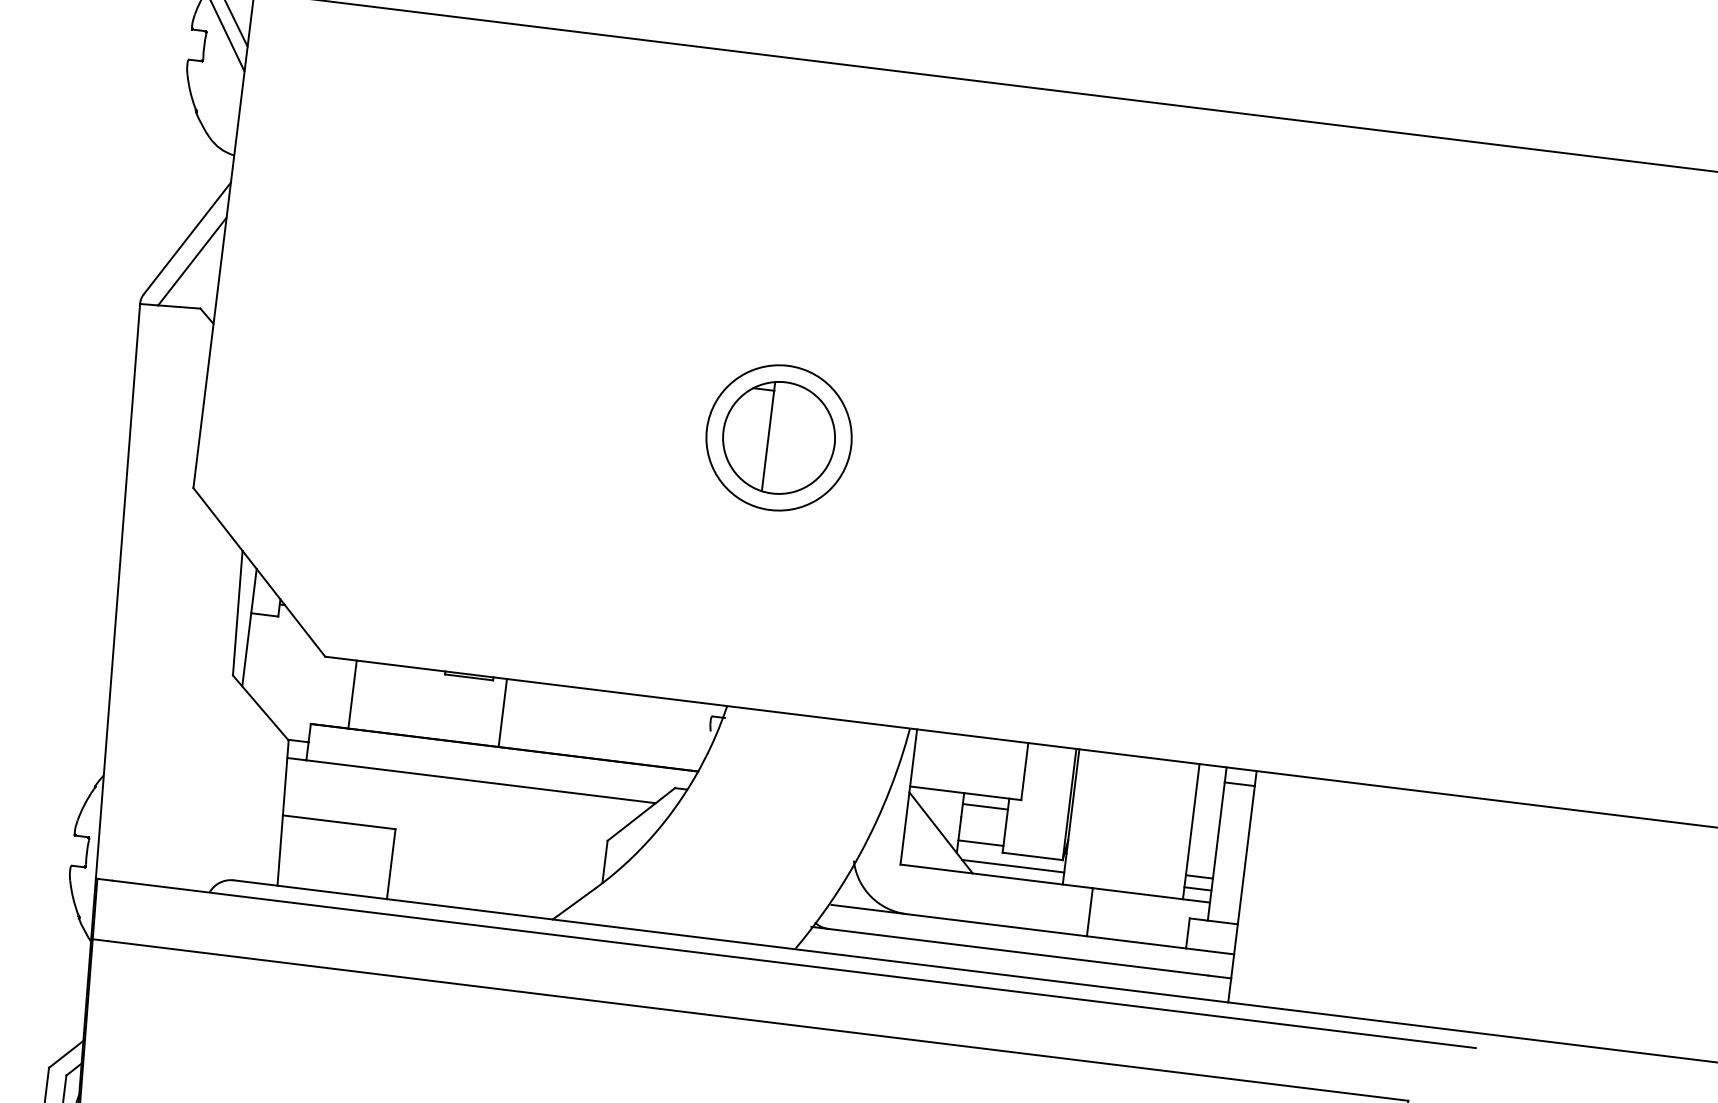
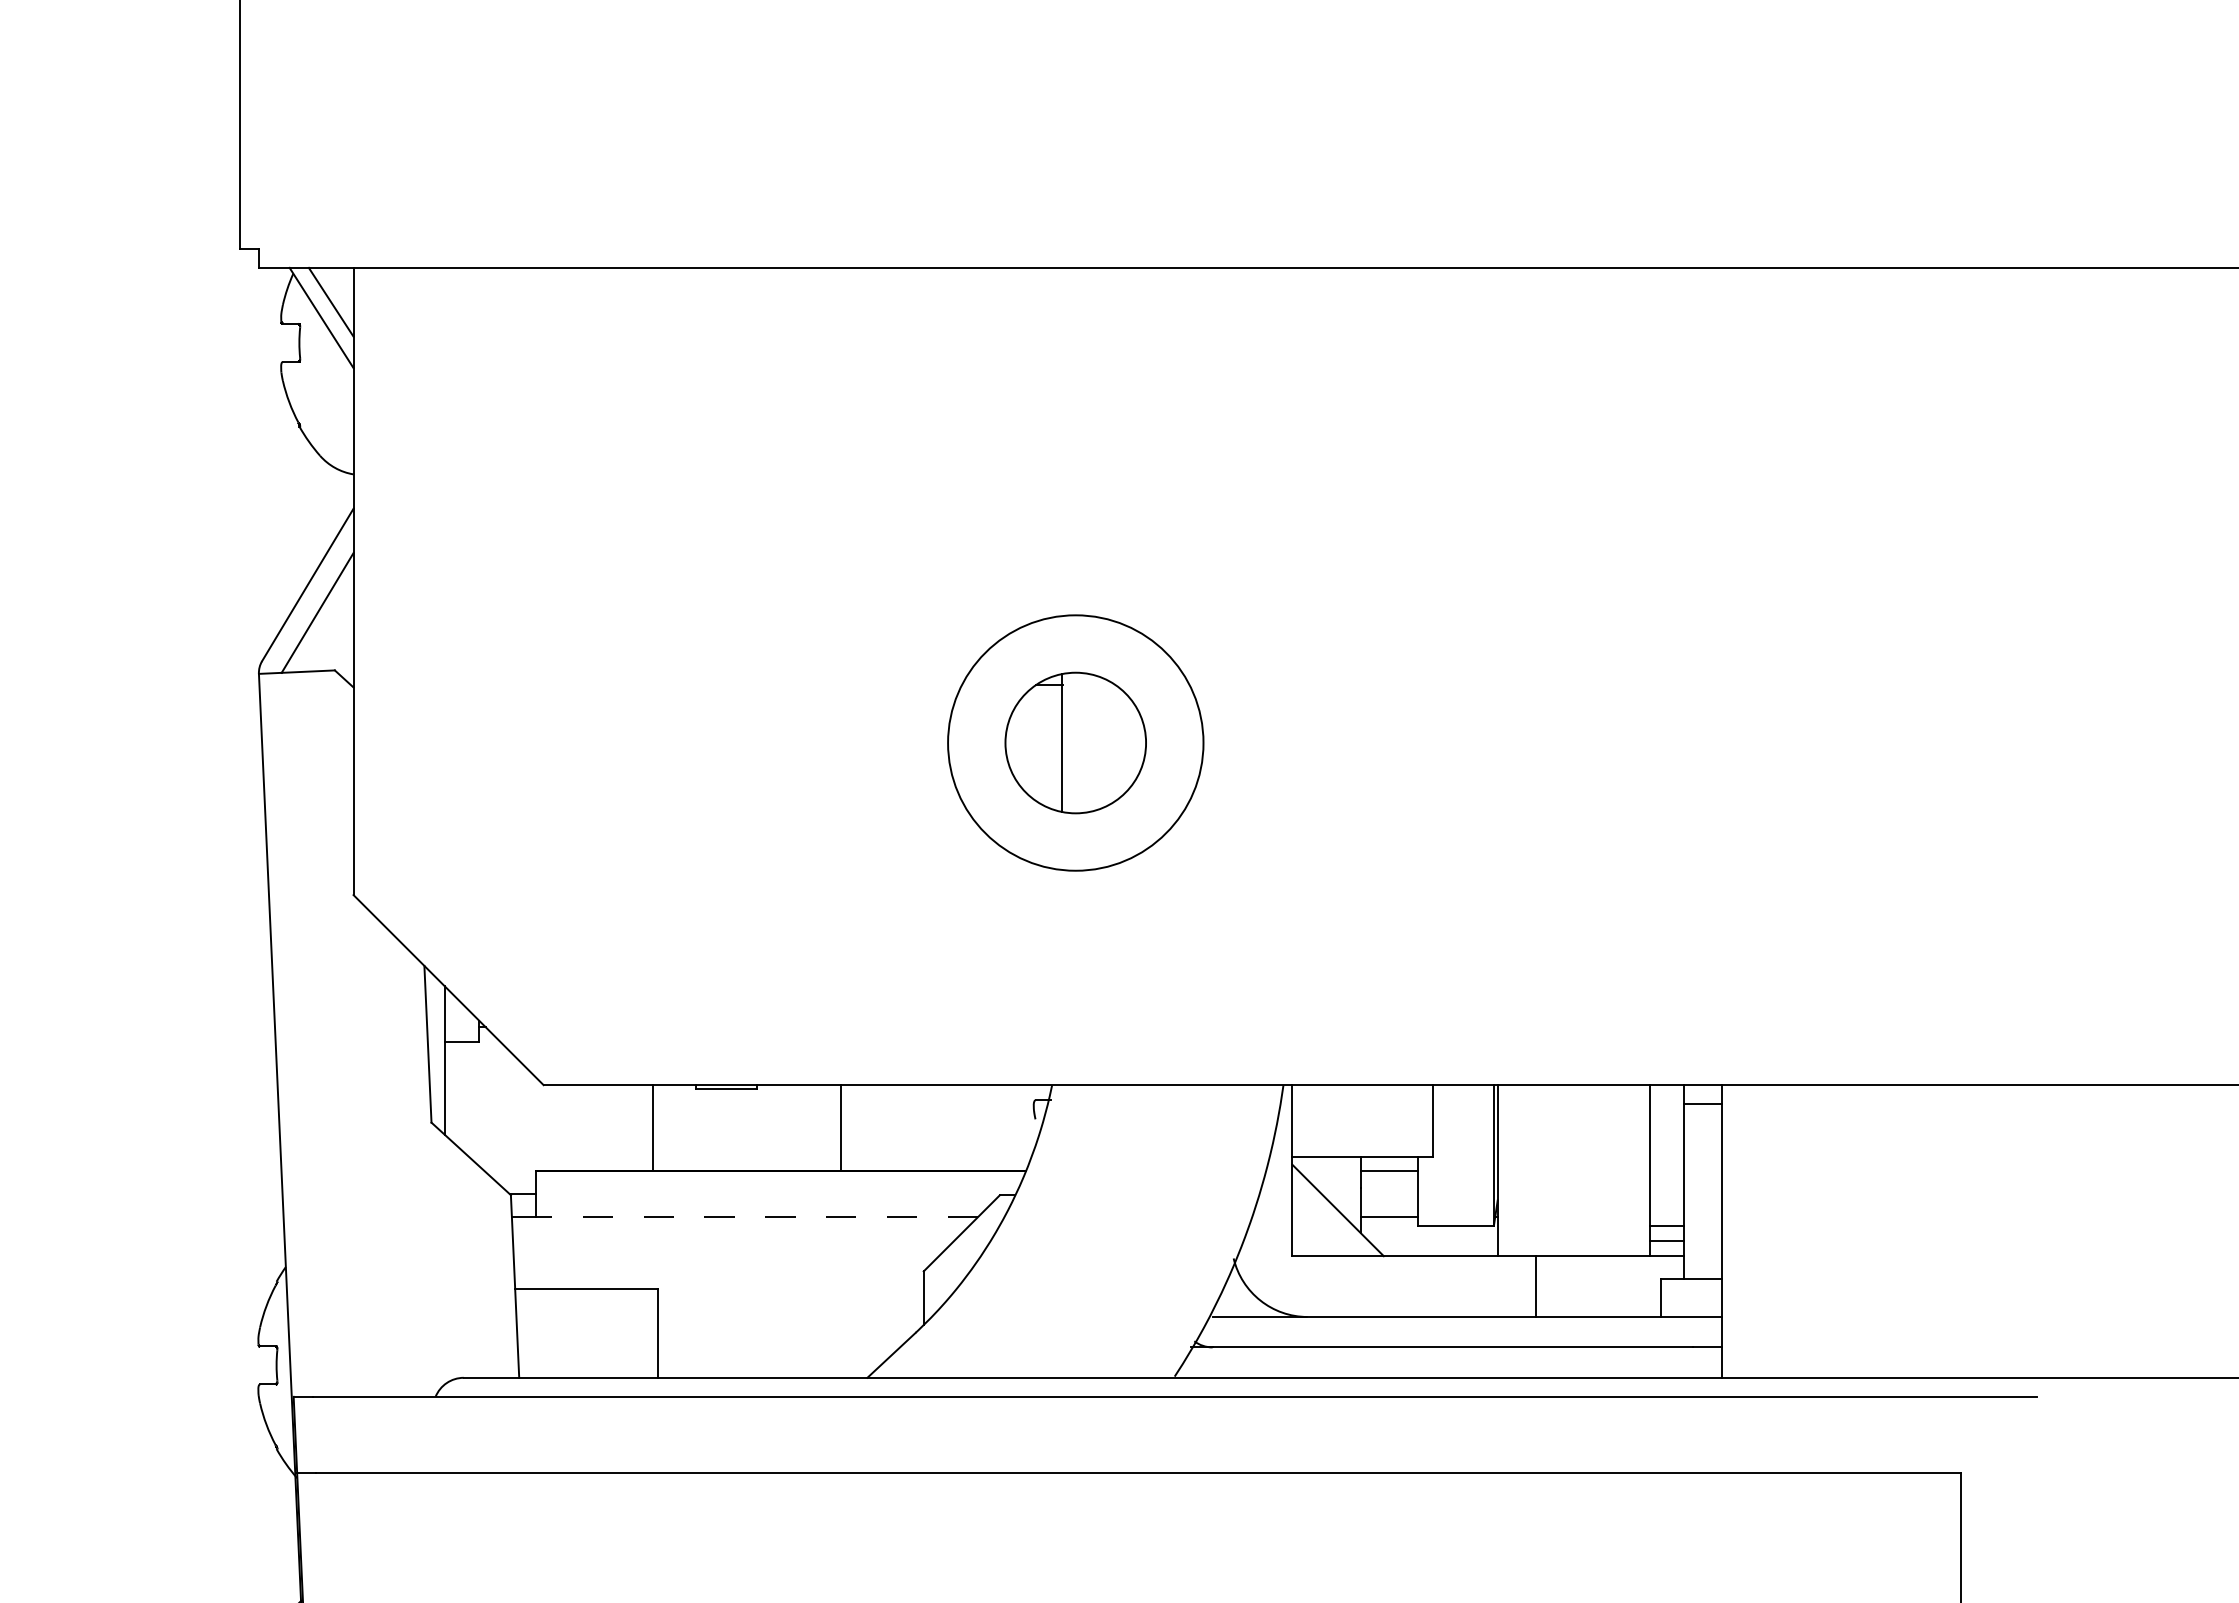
circle: (778, 437) -> (1075, 742), size x1.4
line: (352, 694) -> (652, 1128), moved
line: (502, 713) -> (840, 1128), moved
line: (481, 782) -> (757, 1217), solid -> dashed
line: (1012, 865) -> (1432, 1240), removed

